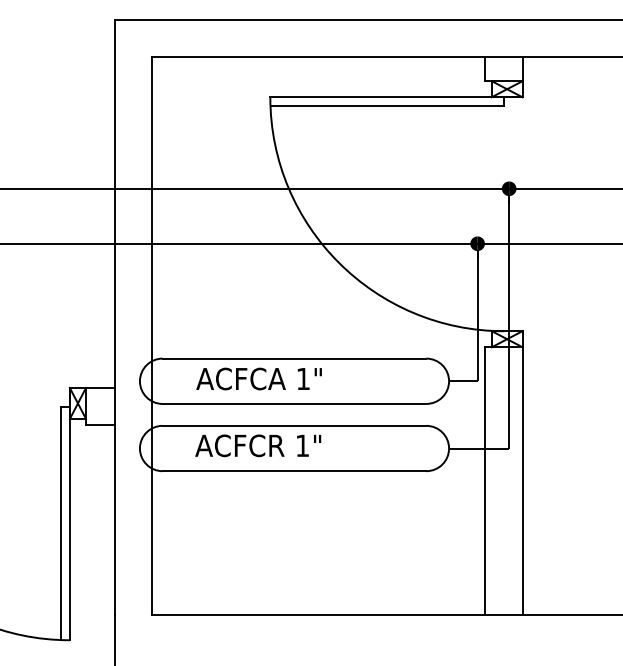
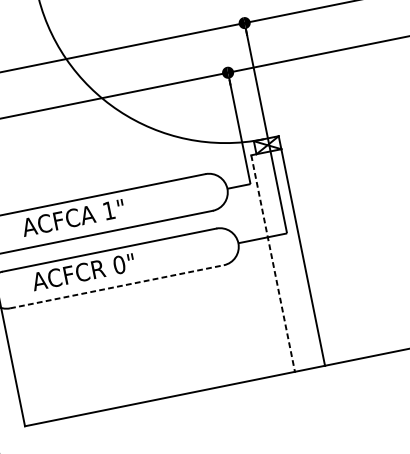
text: (302, 445) -> (119, 264), 1" -> 0"
line: (294, 471) -> (116, 287), solid -> dashed
line: (485, 480) -> (273, 263), solid -> dashed

